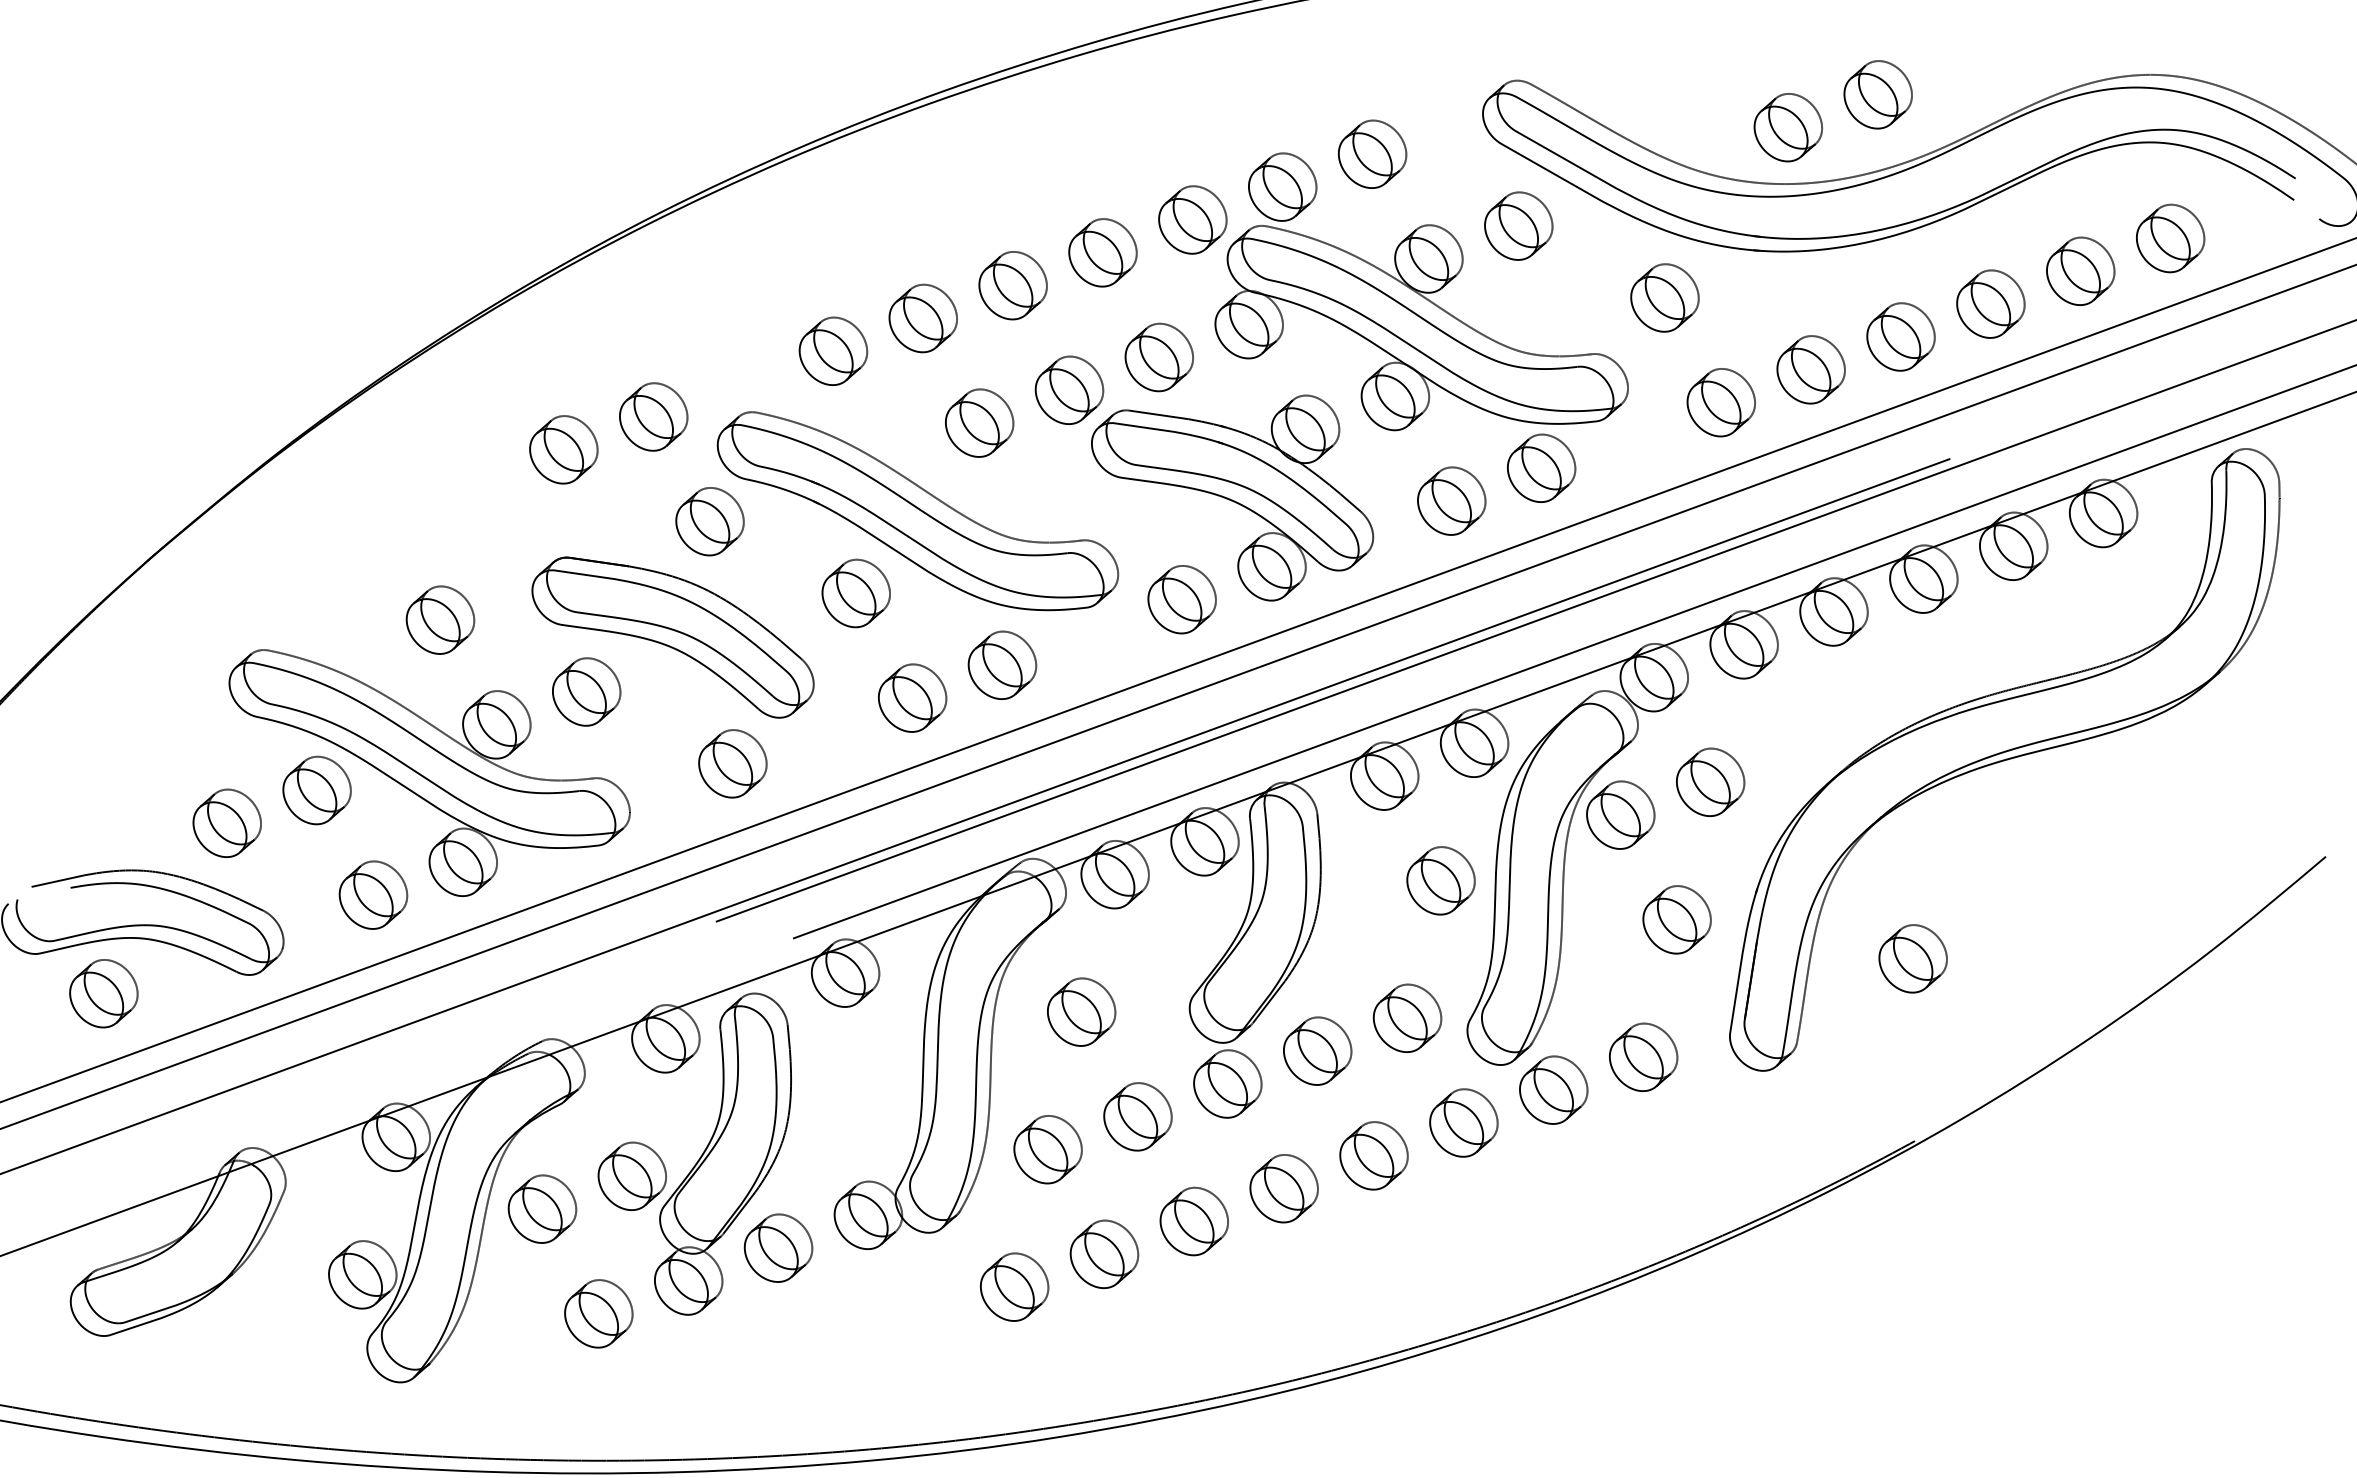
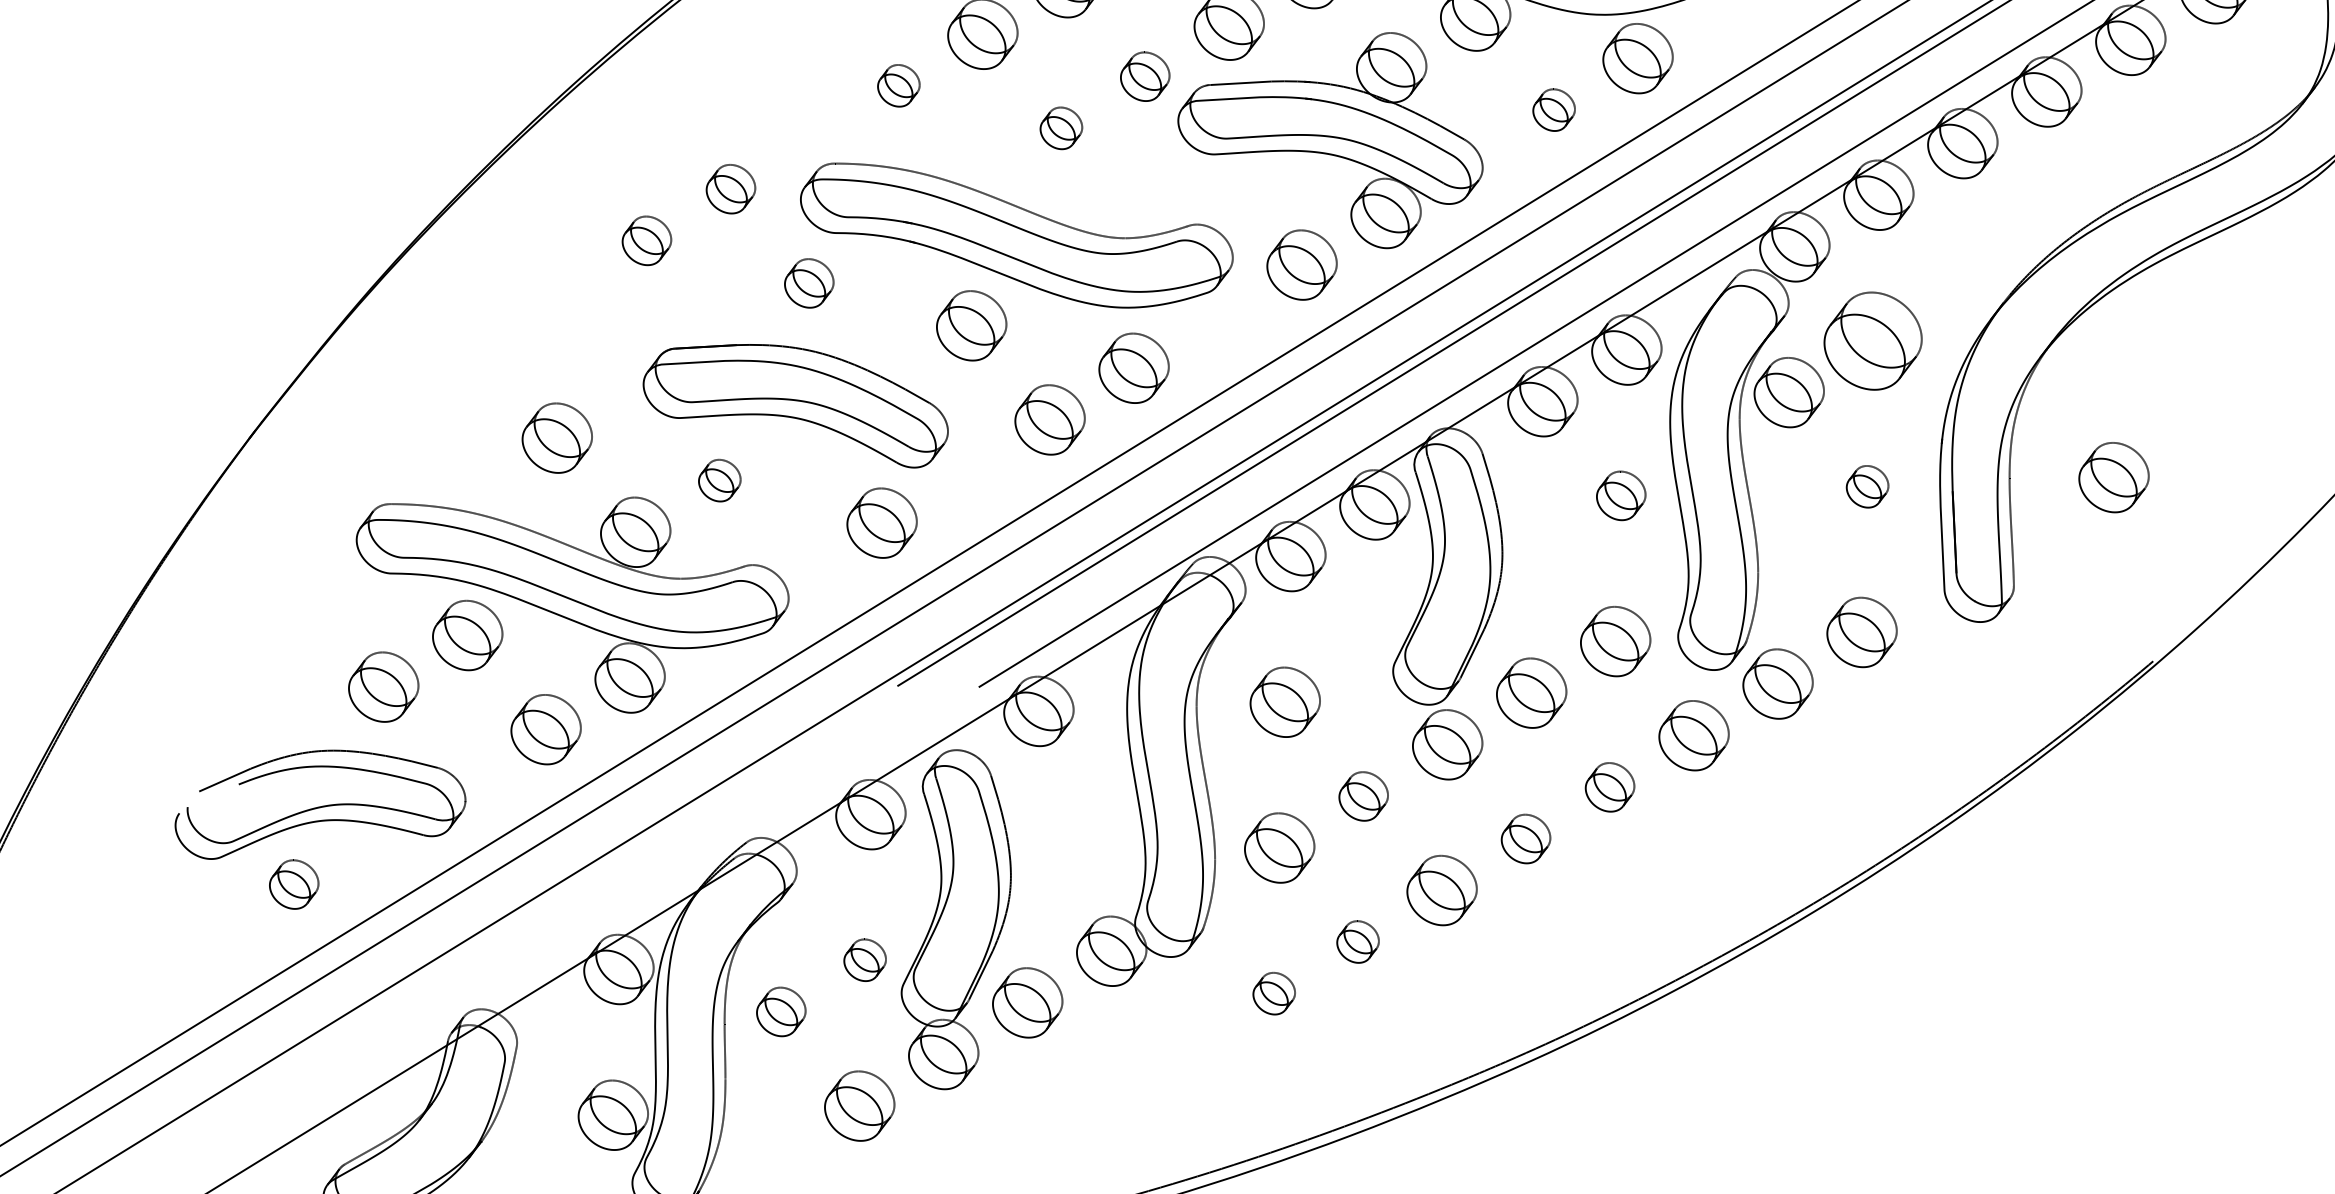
part: (833, 350) -> (898, 85), size x0.6
part: (1069, 389) -> (1145, 76), size x0.7
part: (653, 416) -> (730, 188), size x0.7
part: (979, 422) -> (1061, 127), size x0.6
part: (563, 449) -> (646, 240), size x0.7
part: (1451, 500) -> (1553, 109), size x0.6
part: (709, 521) -> (808, 283), size x0.7
part: (586, 691) -> (719, 480), size x0.6
part: (1710, 781) -> (1872, 340), size x1.4
part: (1440, 880) -> (1620, 495), size x0.7
part: (1676, 919) -> (1866, 486), size x0.6
part: (103, 993) -> (293, 884), size x0.7
part: (1137, 1116) -> (1363, 796), size x0.7
part: (1373, 1155) -> (1609, 787), size x0.7
part: (631, 1175) -> (864, 959), size x0.6
part: (1283, 1188) -> (1525, 838), size x0.7
part: (542, 1208) -> (781, 1011), size x0.7
part: (1104, 1253) -> (1357, 941), size x0.6
part: (1014, 1286) -> (1273, 993), size x0.6

